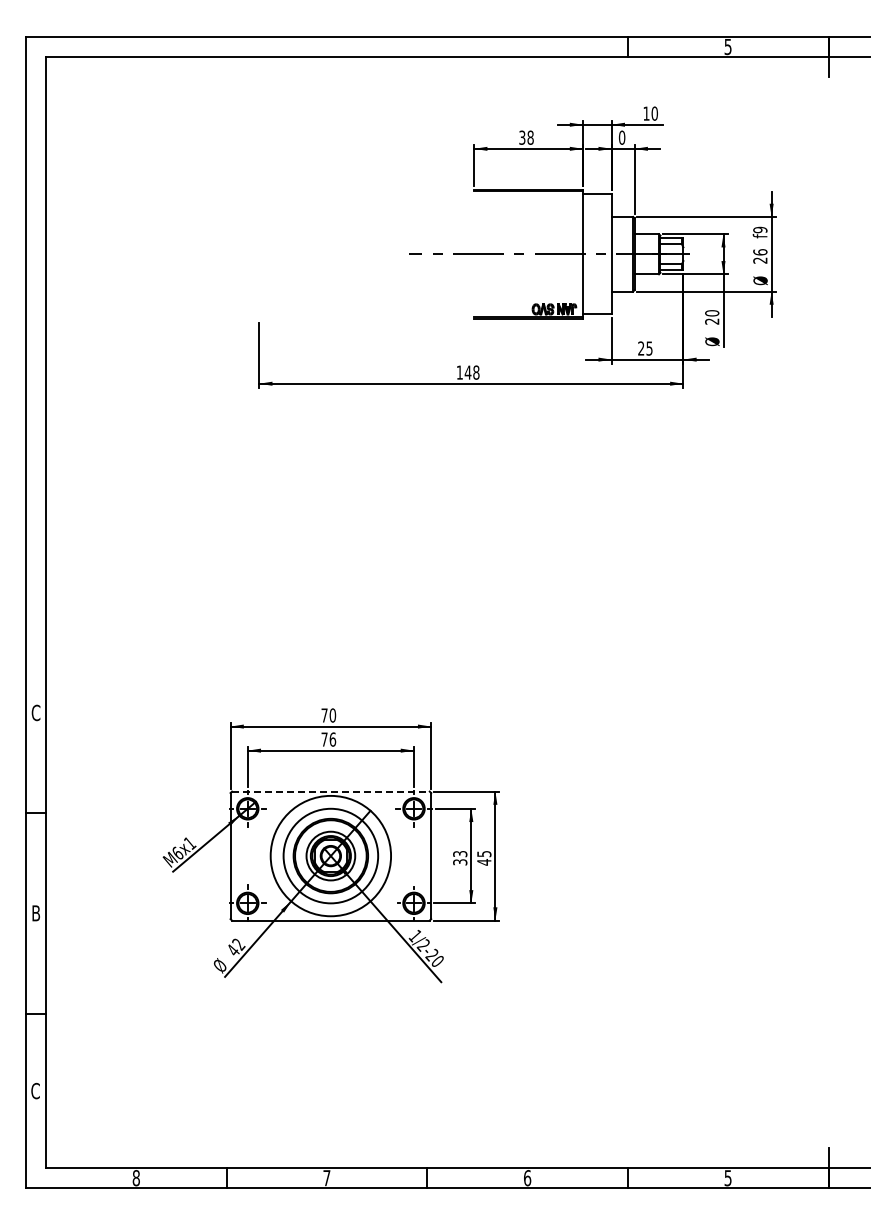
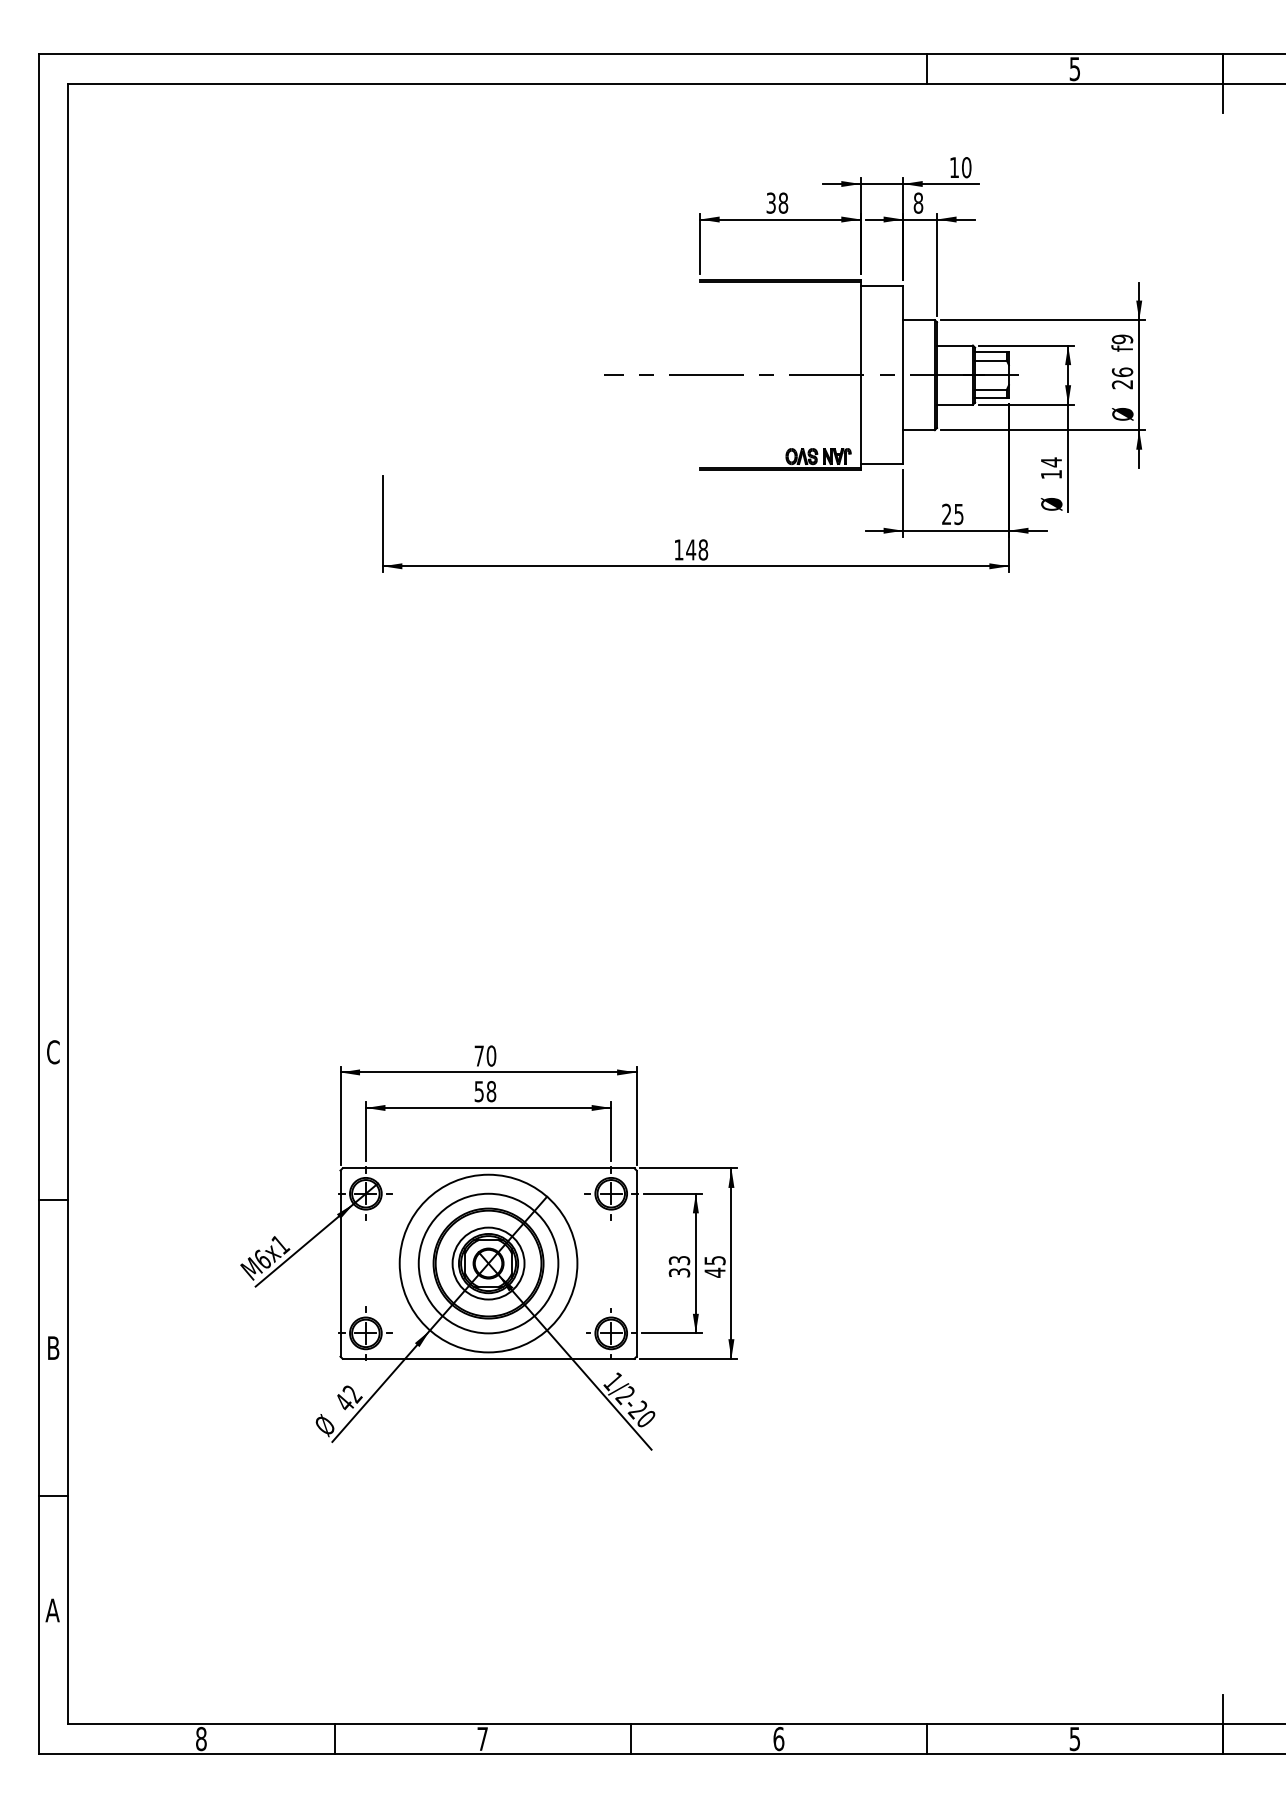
text: (621, 137) -> (917, 202), 0 -> 8
text: (712, 317) -> (1051, 468), 20 -> 14
text: (328, 739) -> (485, 1091), 76 -> 58
line: (330, 791) -> (487, 1168), dashed -> solid
text: (35, 1090) -> (52, 1609), C -> A

